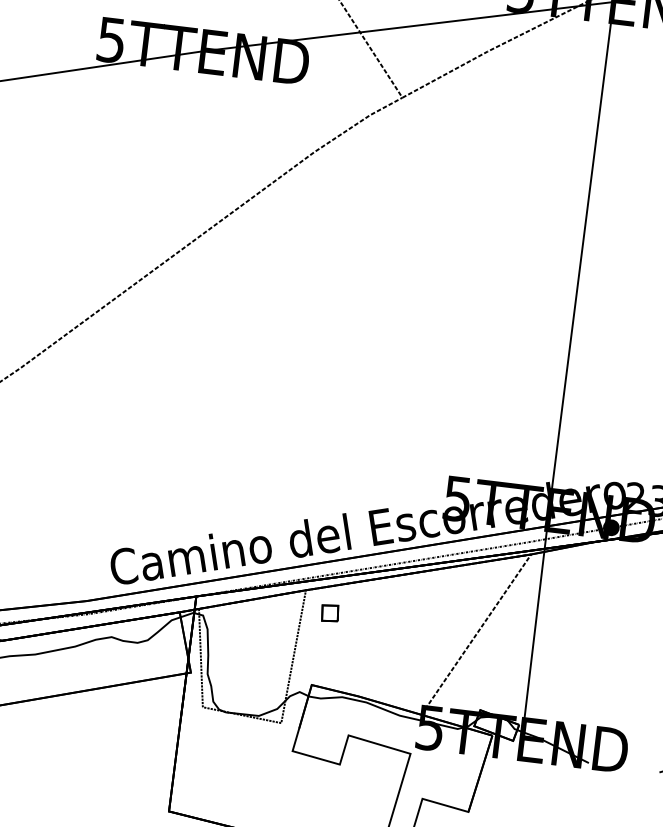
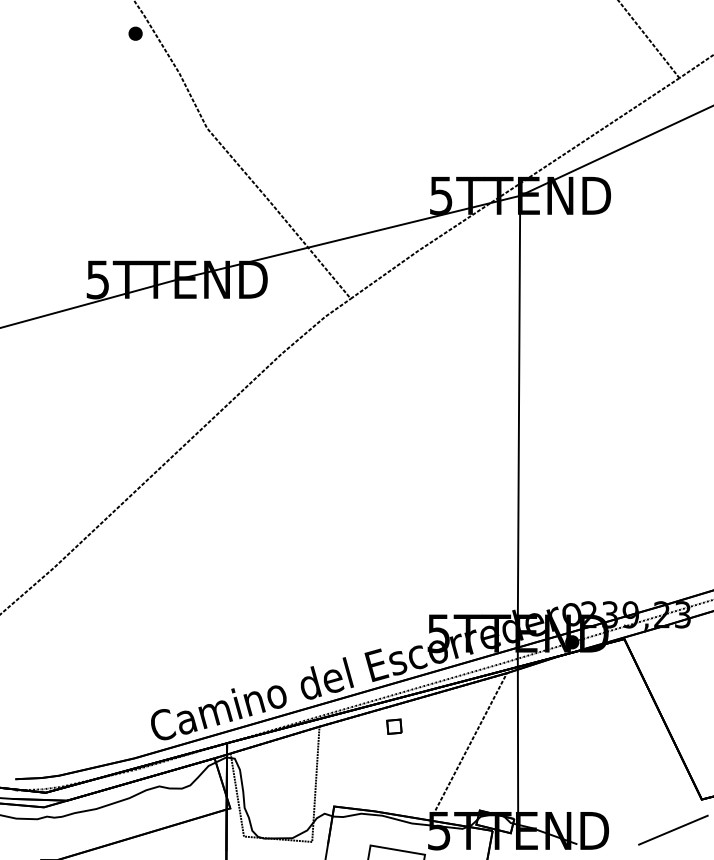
part: (330, 613) -> (394, 726), moved

